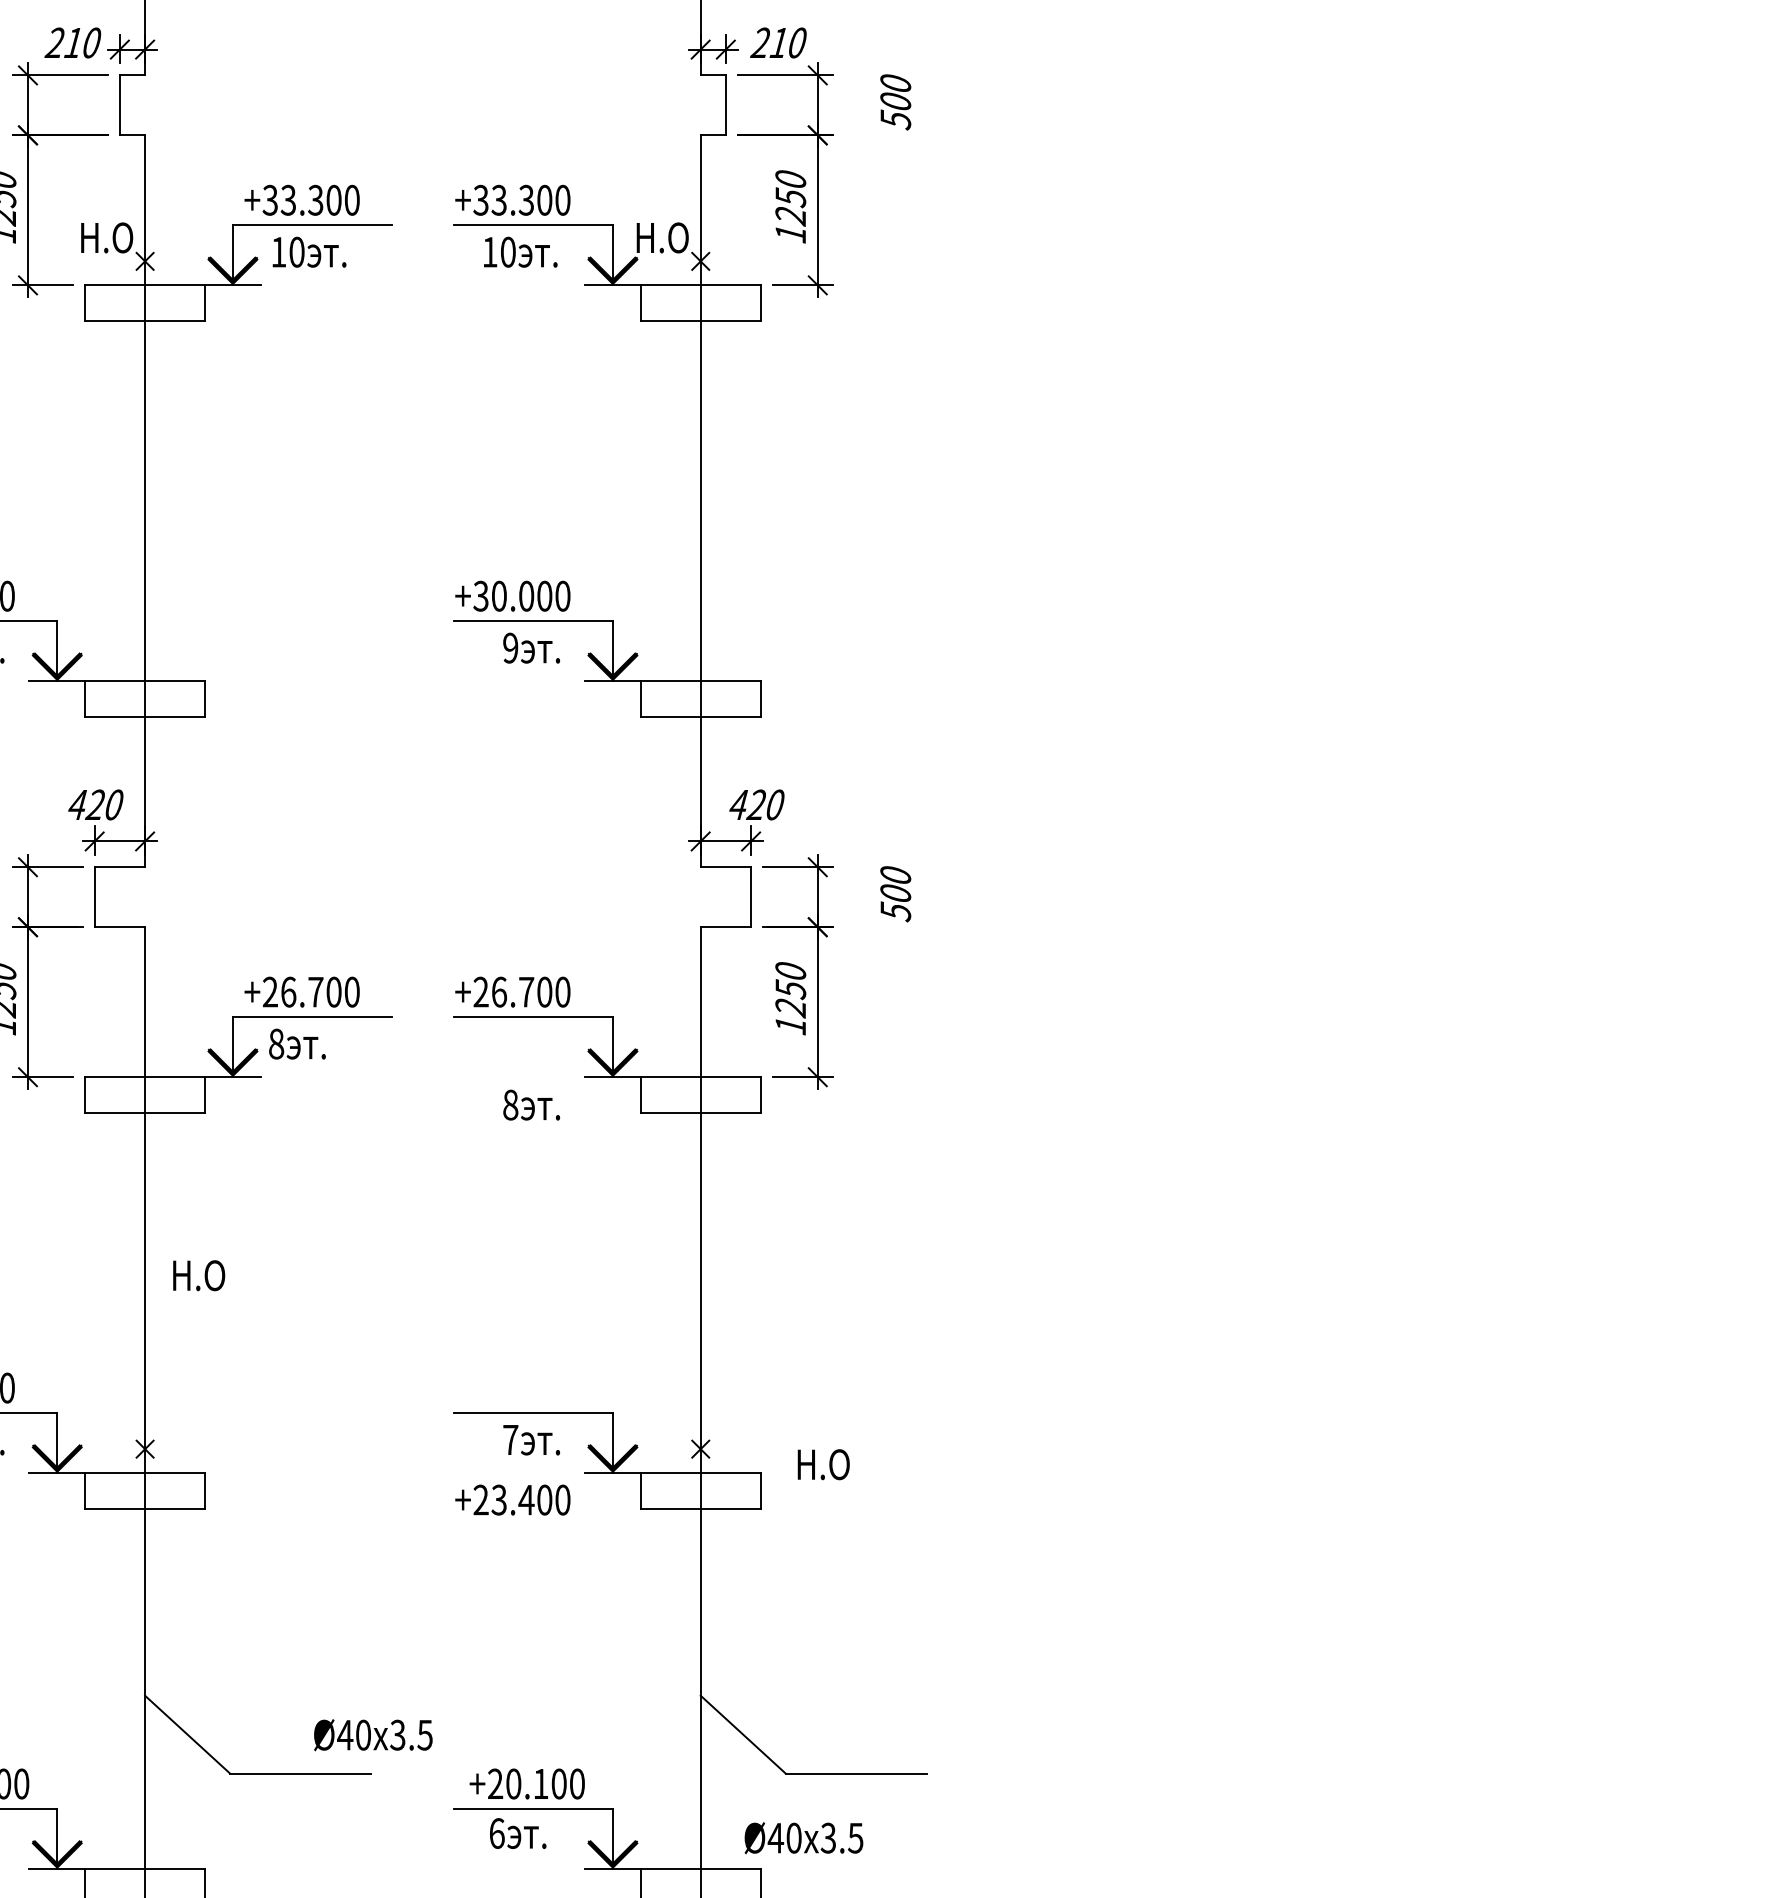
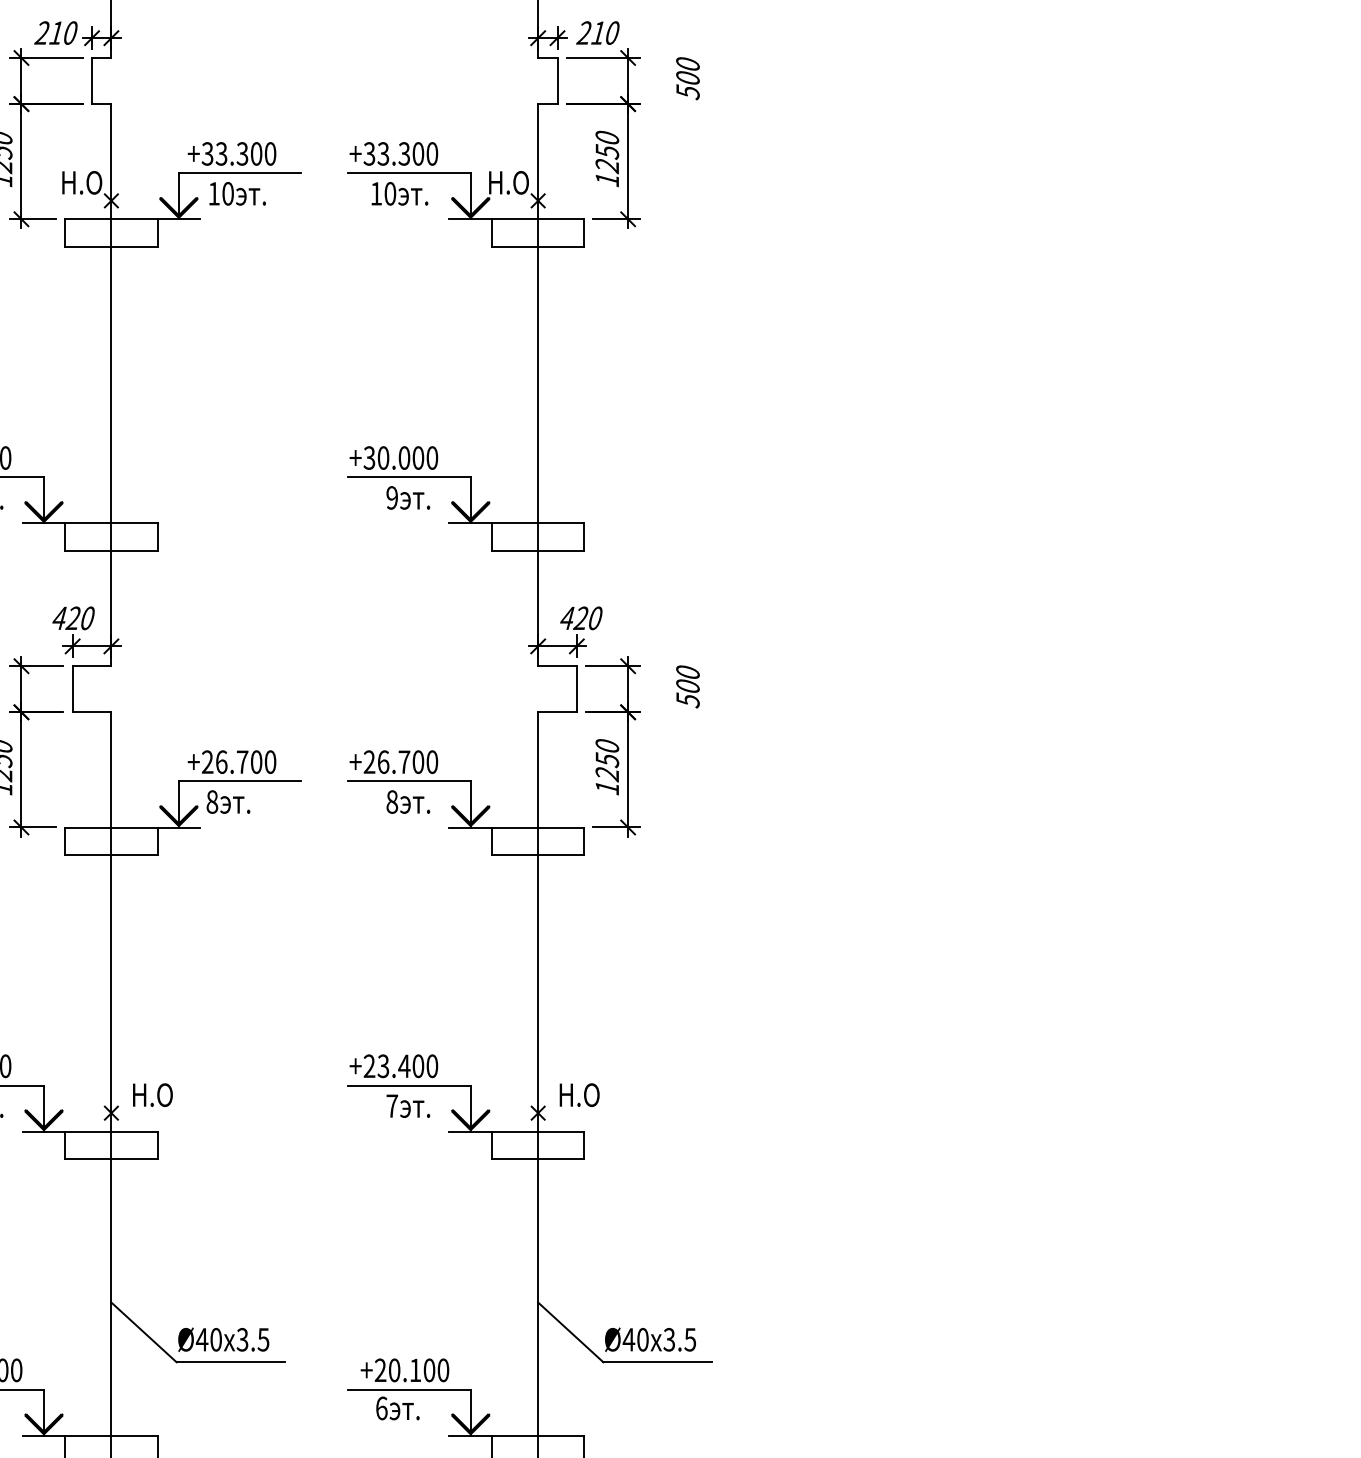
text: (531, 1104) -> (408, 801), moved
text: (199, 1275) -> (153, 1094), moved
text: (823, 1464) -> (579, 1094), moved
text: (512, 1499) -> (393, 1065), moved
text: (373, 1735) -> (223, 1340), moved
text: (803, 1838) -> (650, 1340), moved

